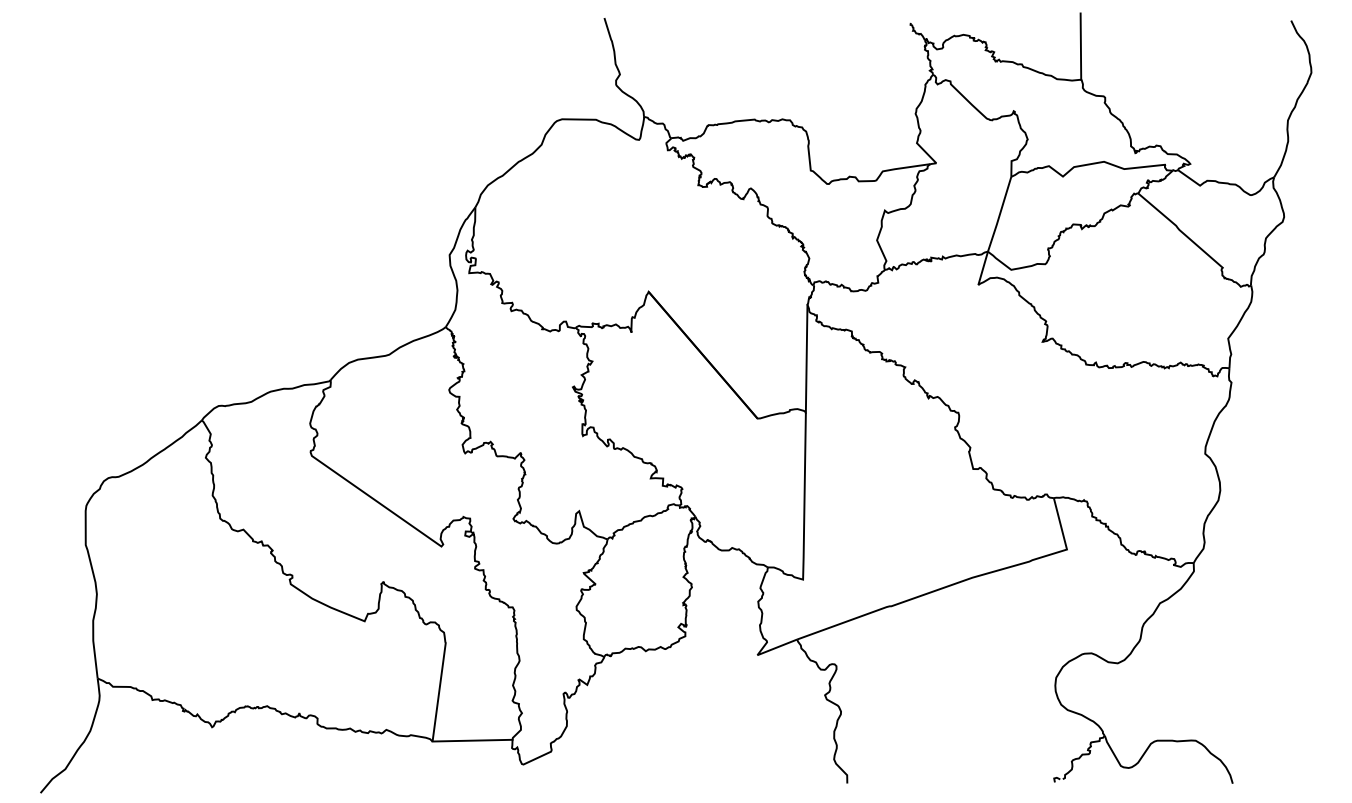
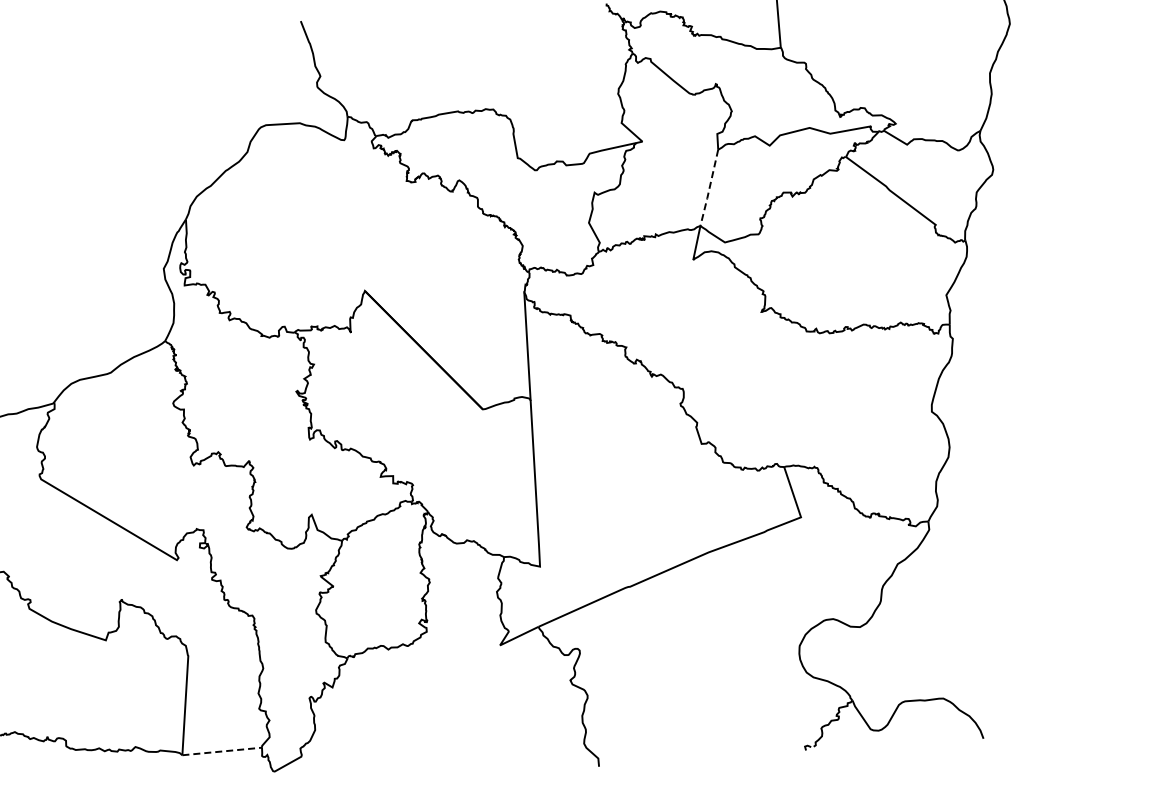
line: (999, 215) -> (709, 189), solid -> dashed
line: (472, 740) -> (222, 751), solid -> dashed

